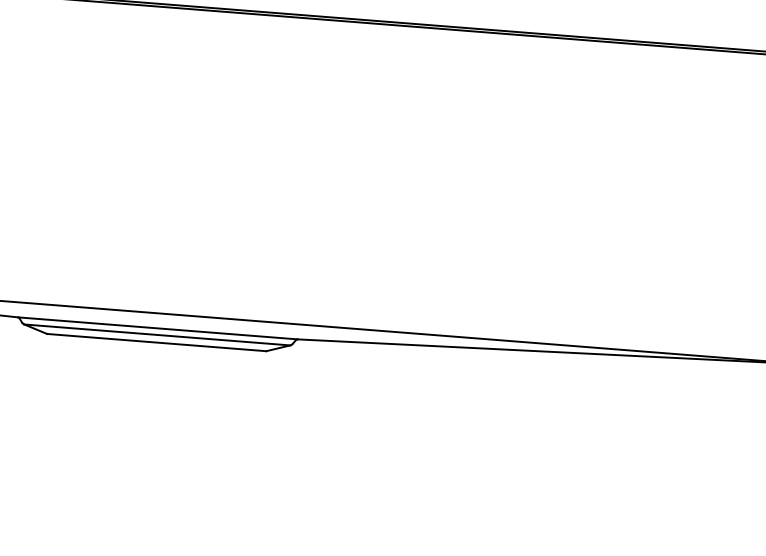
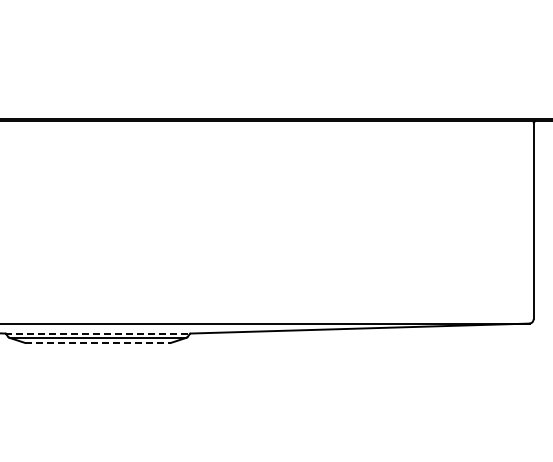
line: (157, 328) -> (97, 333), solid -> dashed
line: (156, 341) -> (97, 342), solid -> dashed

